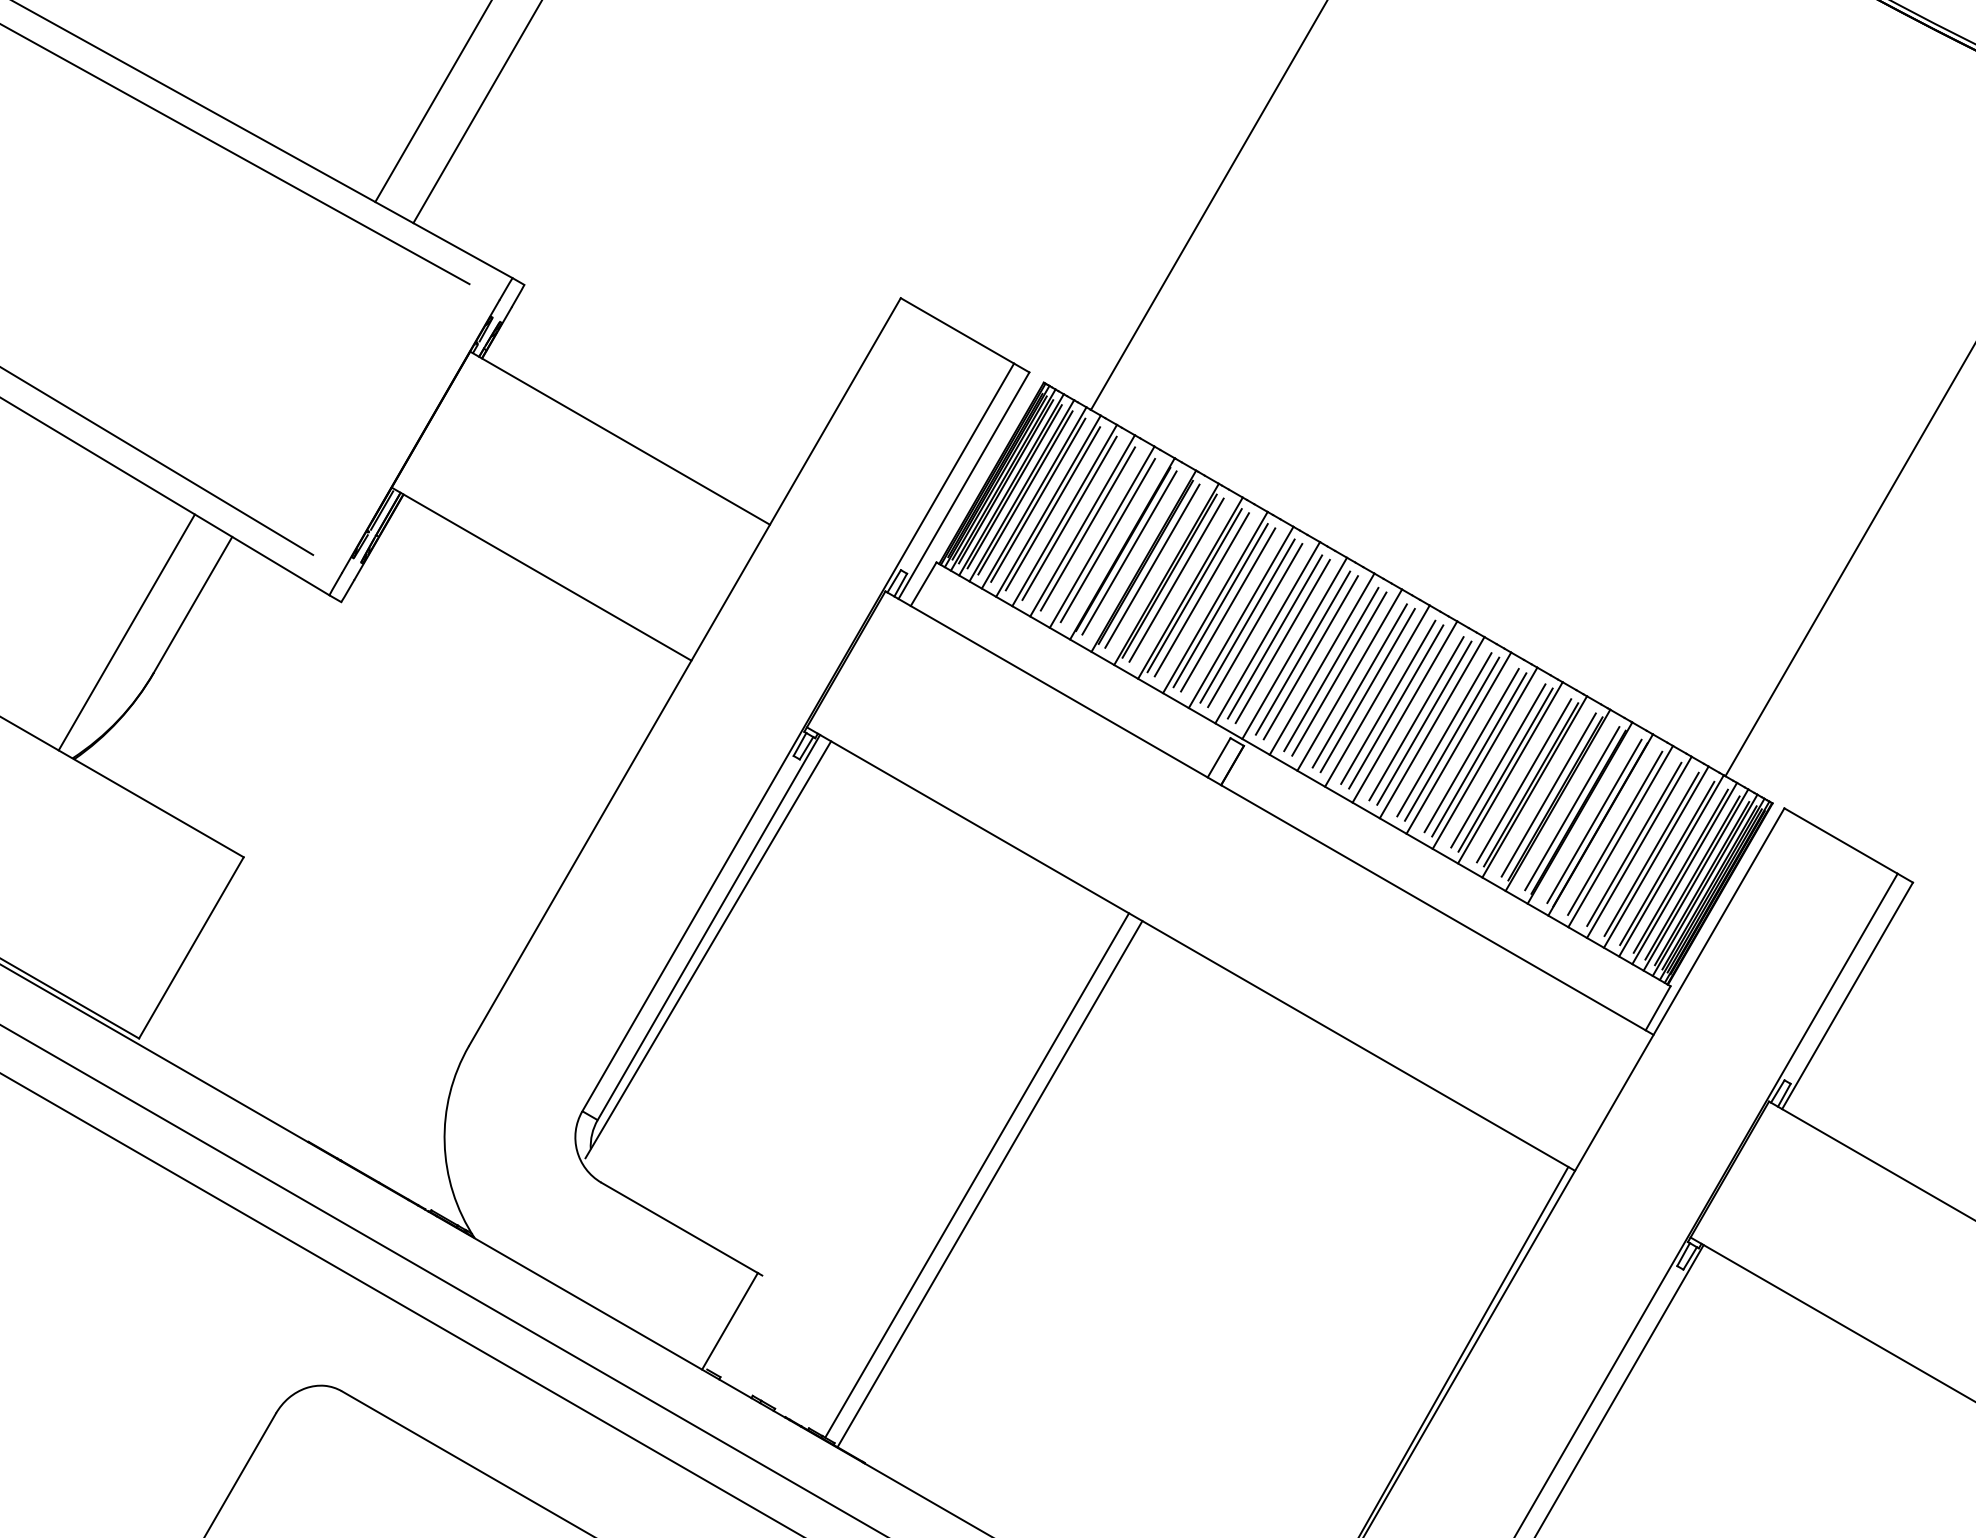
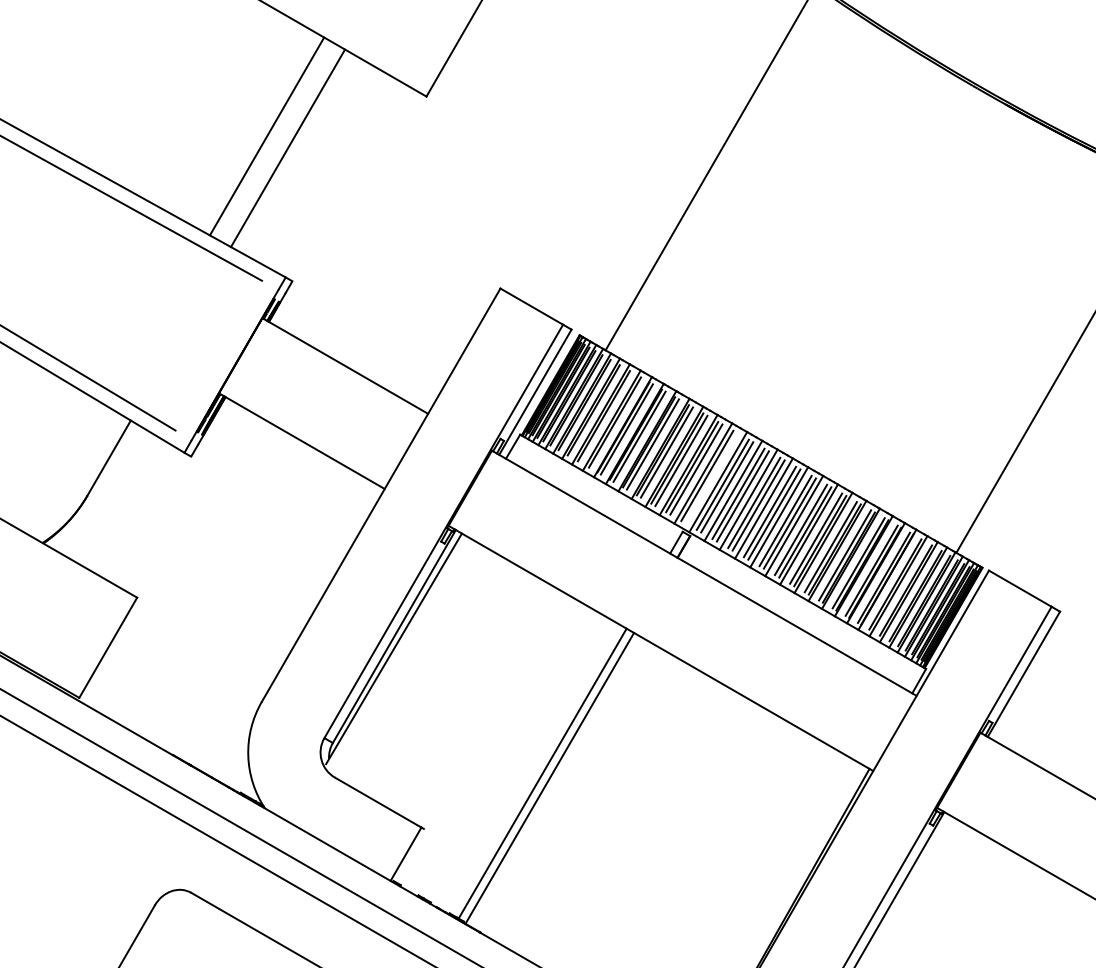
line: (126, 632) -> (72, 473), removed
line: (1282, 641) -> (711, 478), removed

